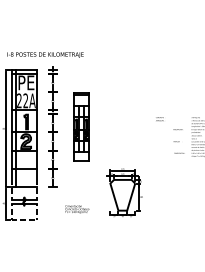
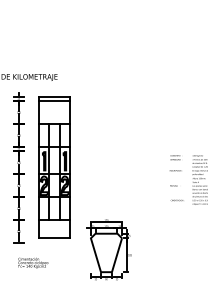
text: (159, 119) -> (174, 158), moved
part: (81, 126) -> (54, 166), size x1.67
text: (77, 209) -> (33, 263), moved

